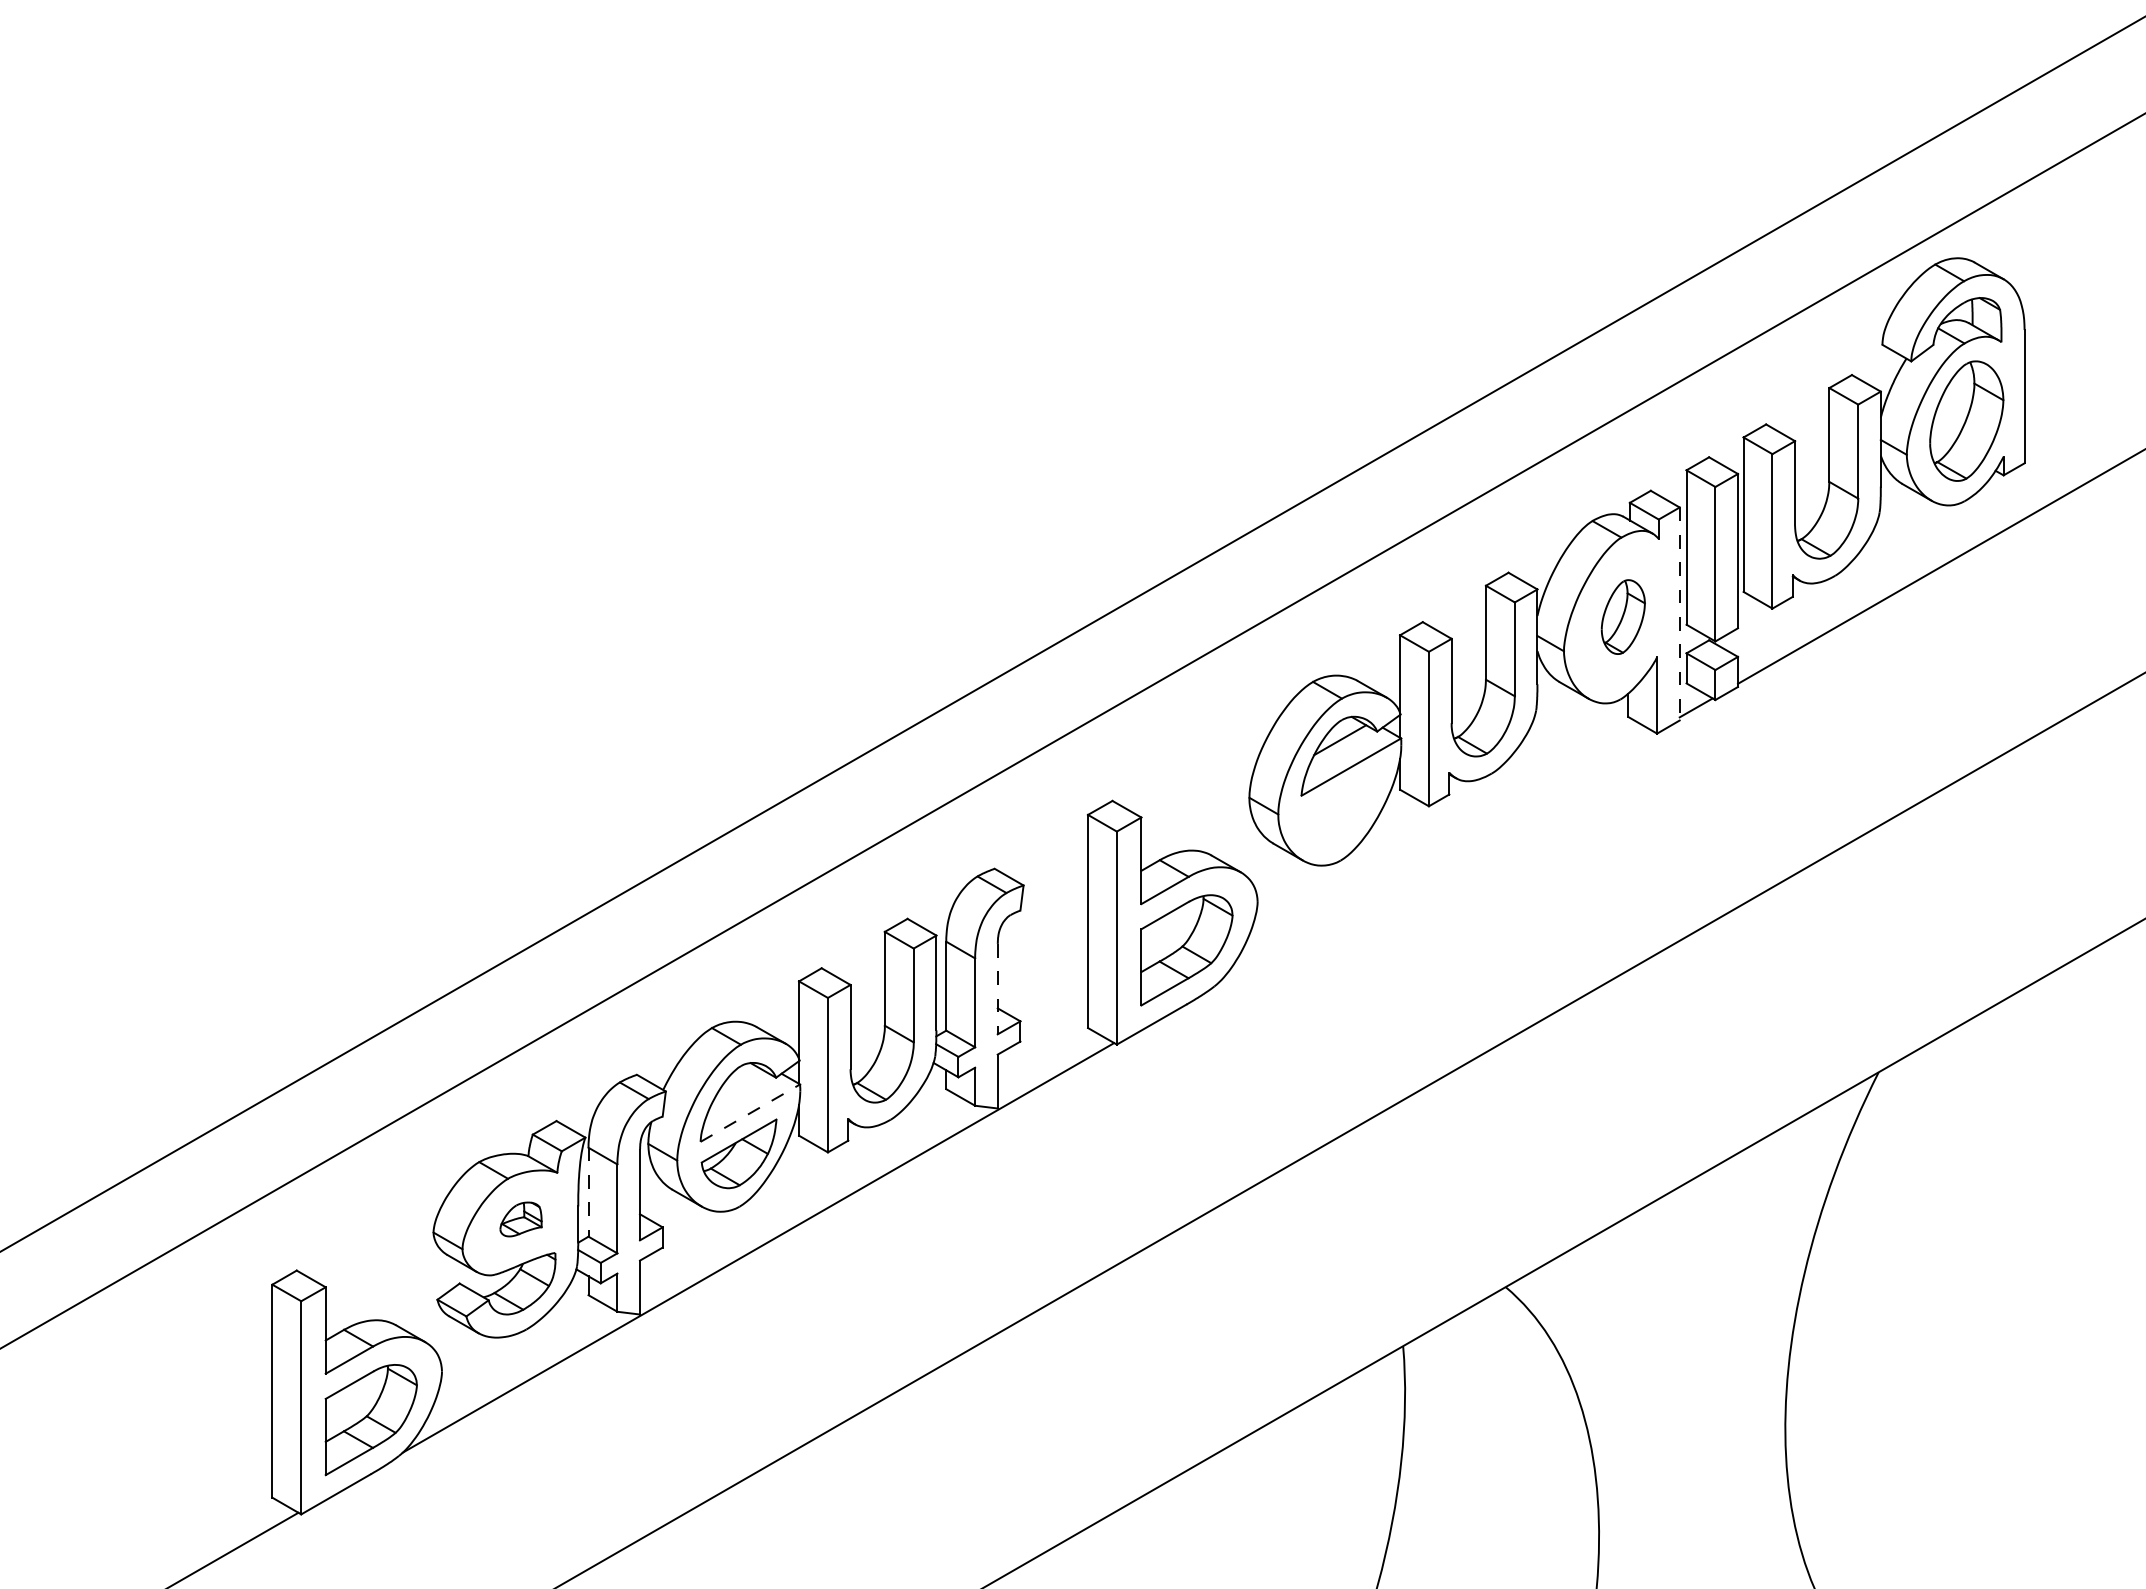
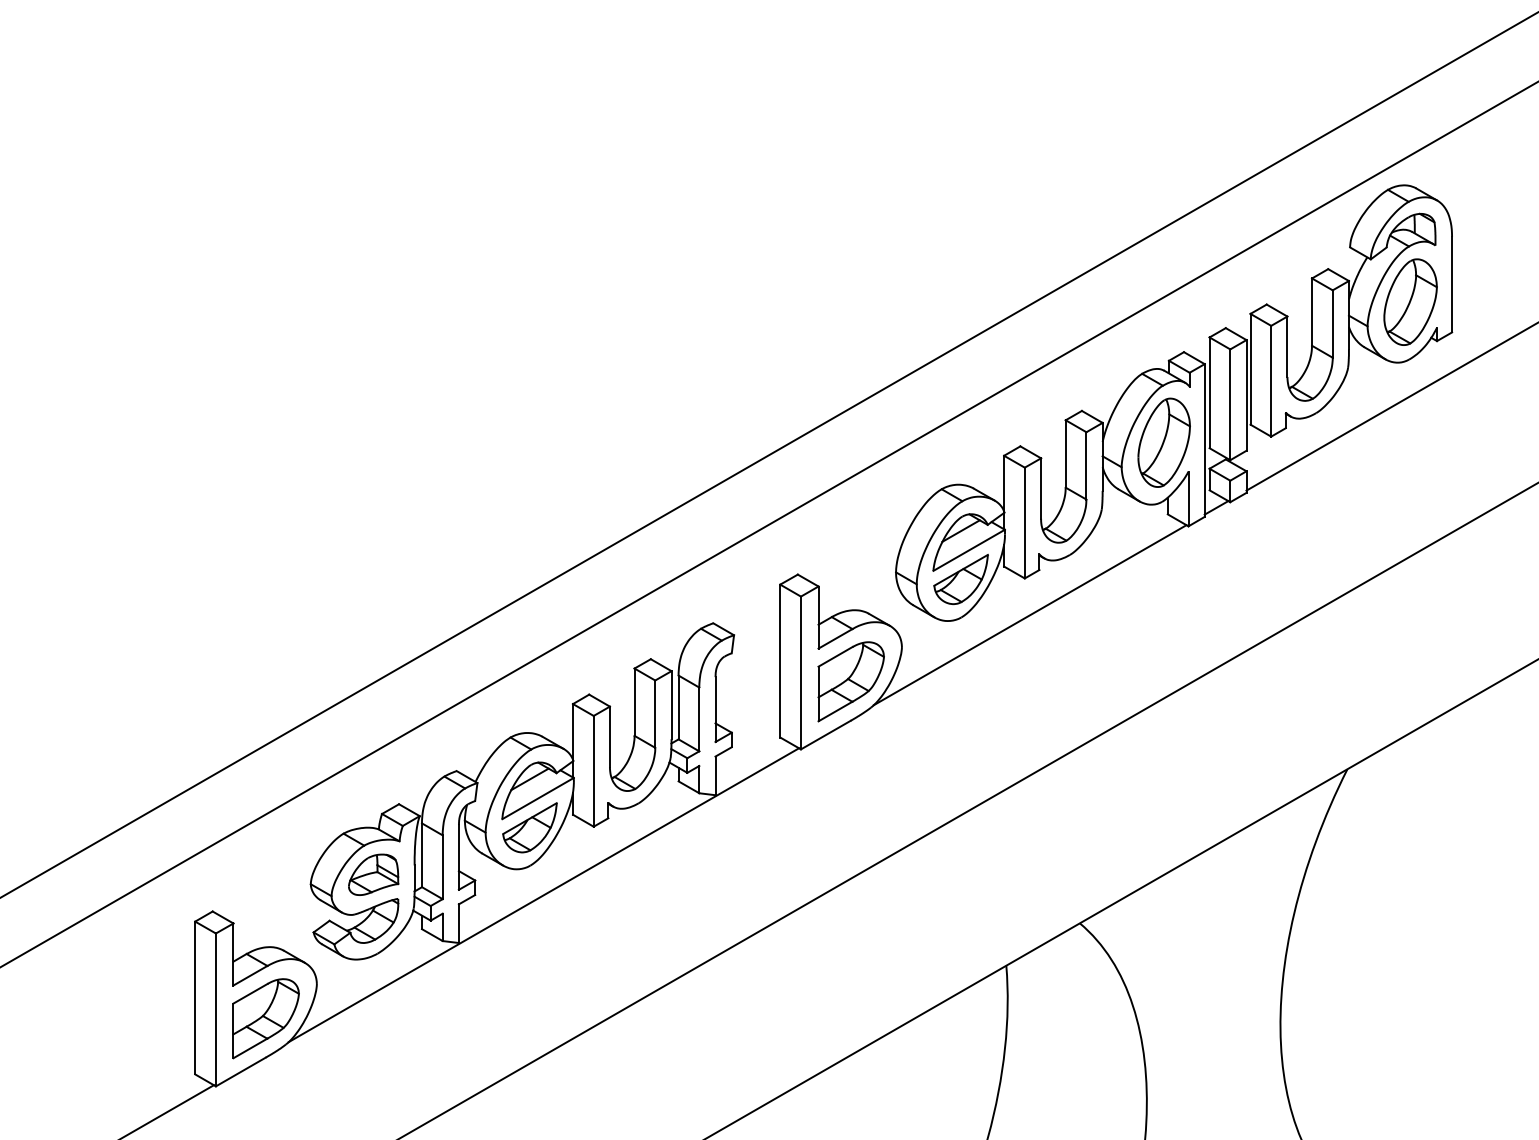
line: (1679, 614) -> (1204, 440), dashed -> solid
part: (1623, 616) -> (1164, 442), size x1.67
part: (1339, 807) -> (960, 579), added
line: (1436, 857) -> (1030, 615), added
line: (997, 989) -> (715, 709), dashed -> solid
line: (739, 1086) -> (530, 779), added
line: (750, 1112) -> (538, 798), dashed -> solid
line: (588, 1192) -> (421, 855), dashed -> solid
part: (520, 1219) -> (373, 874), size x1.67

